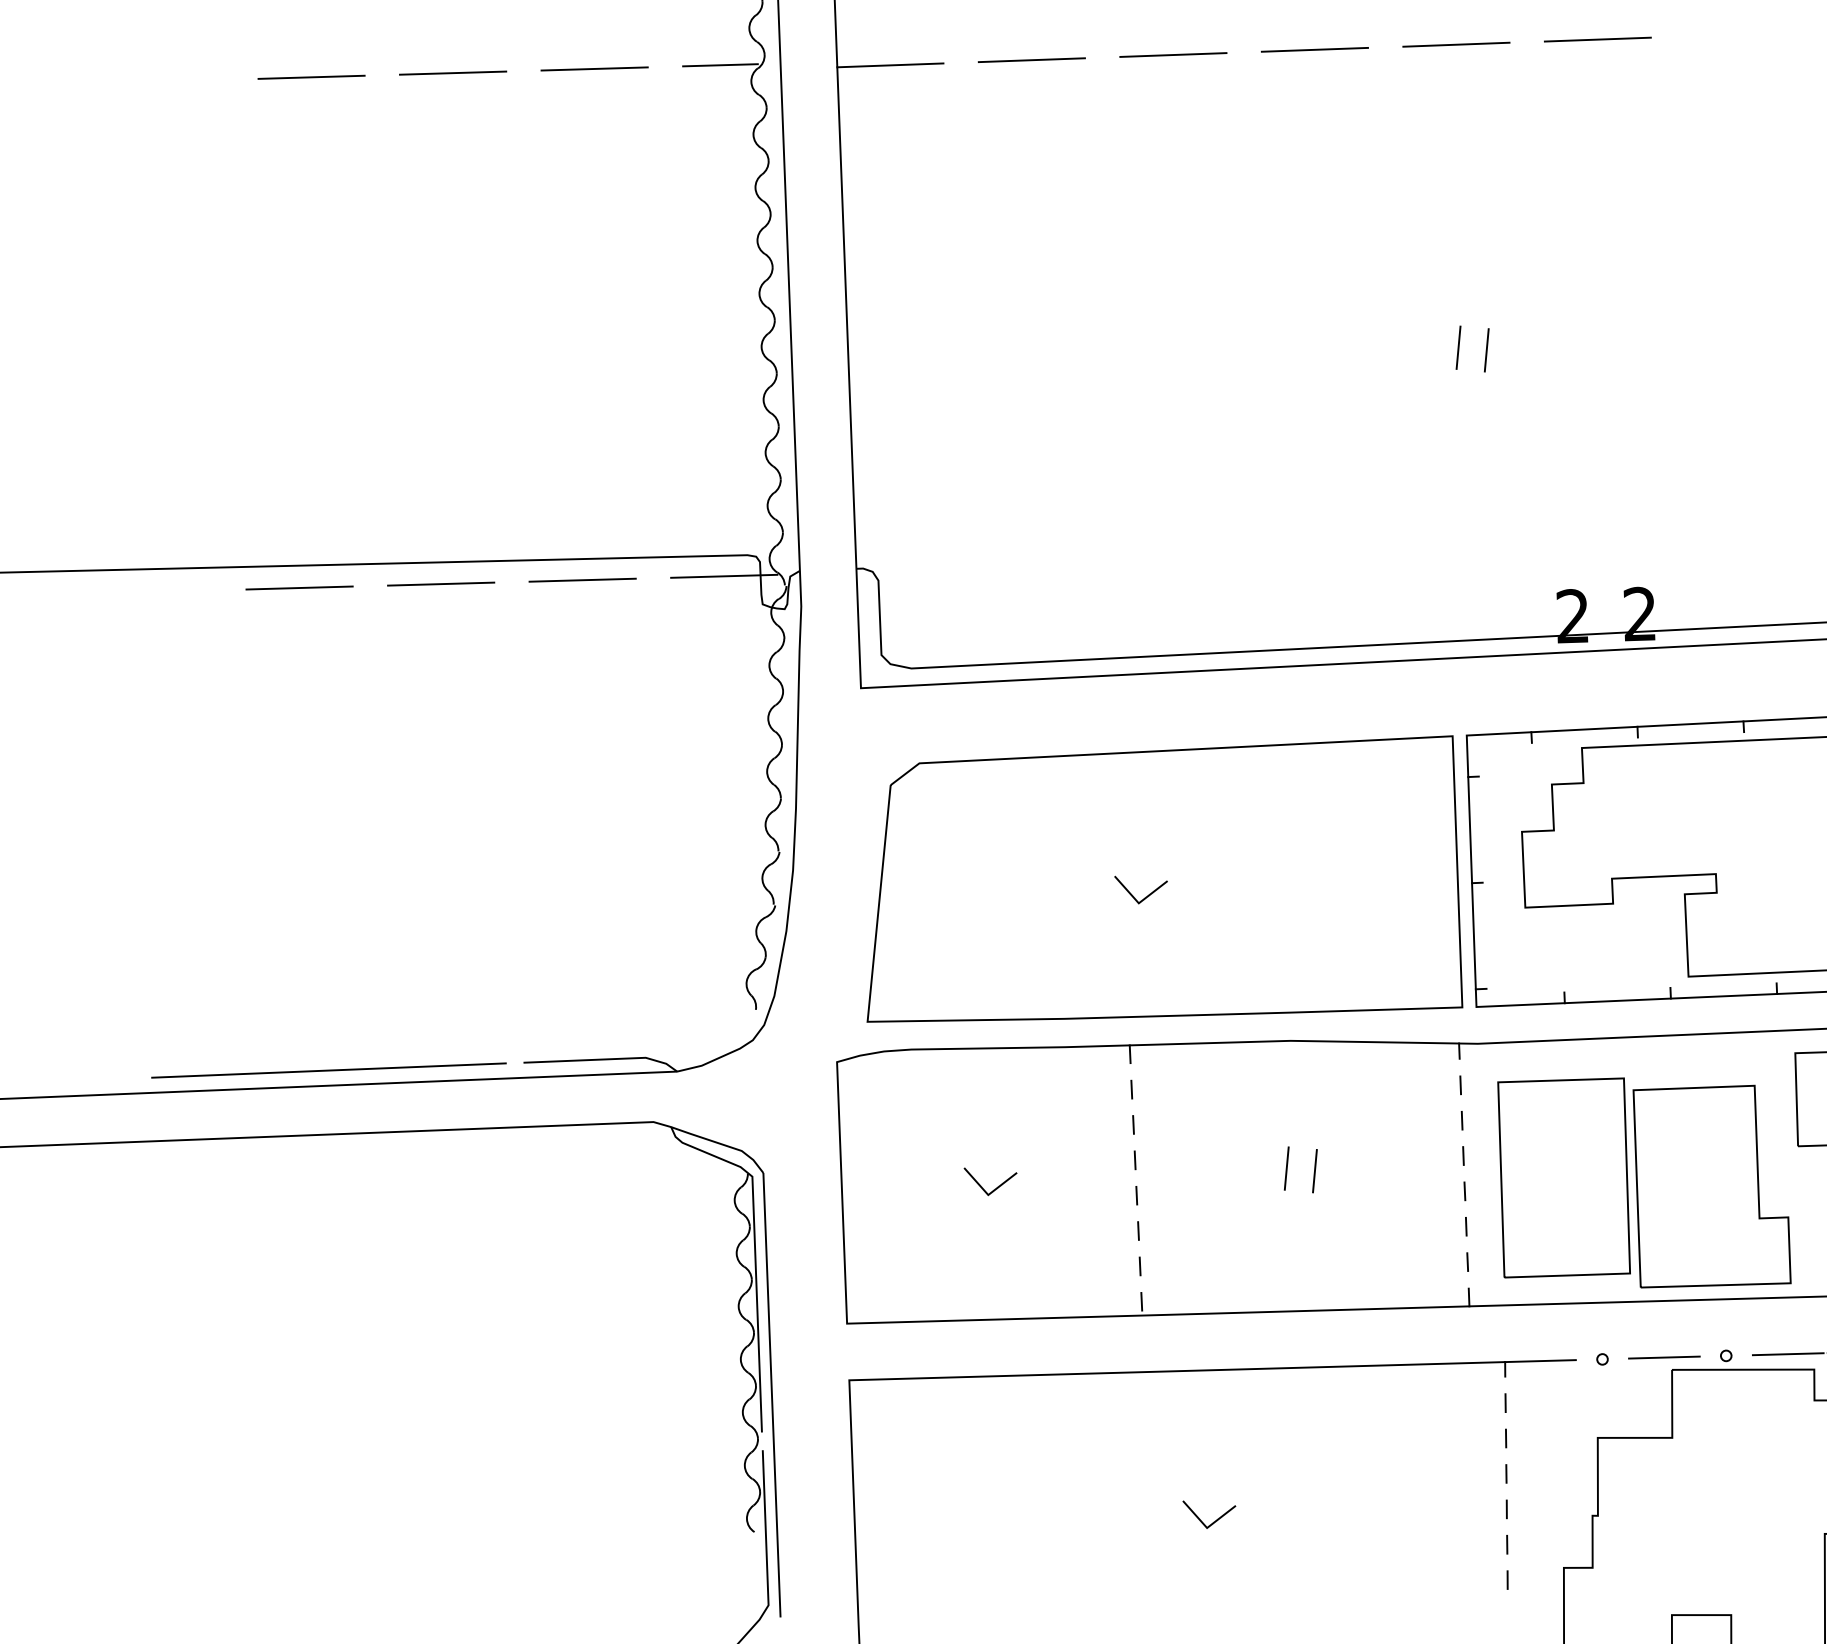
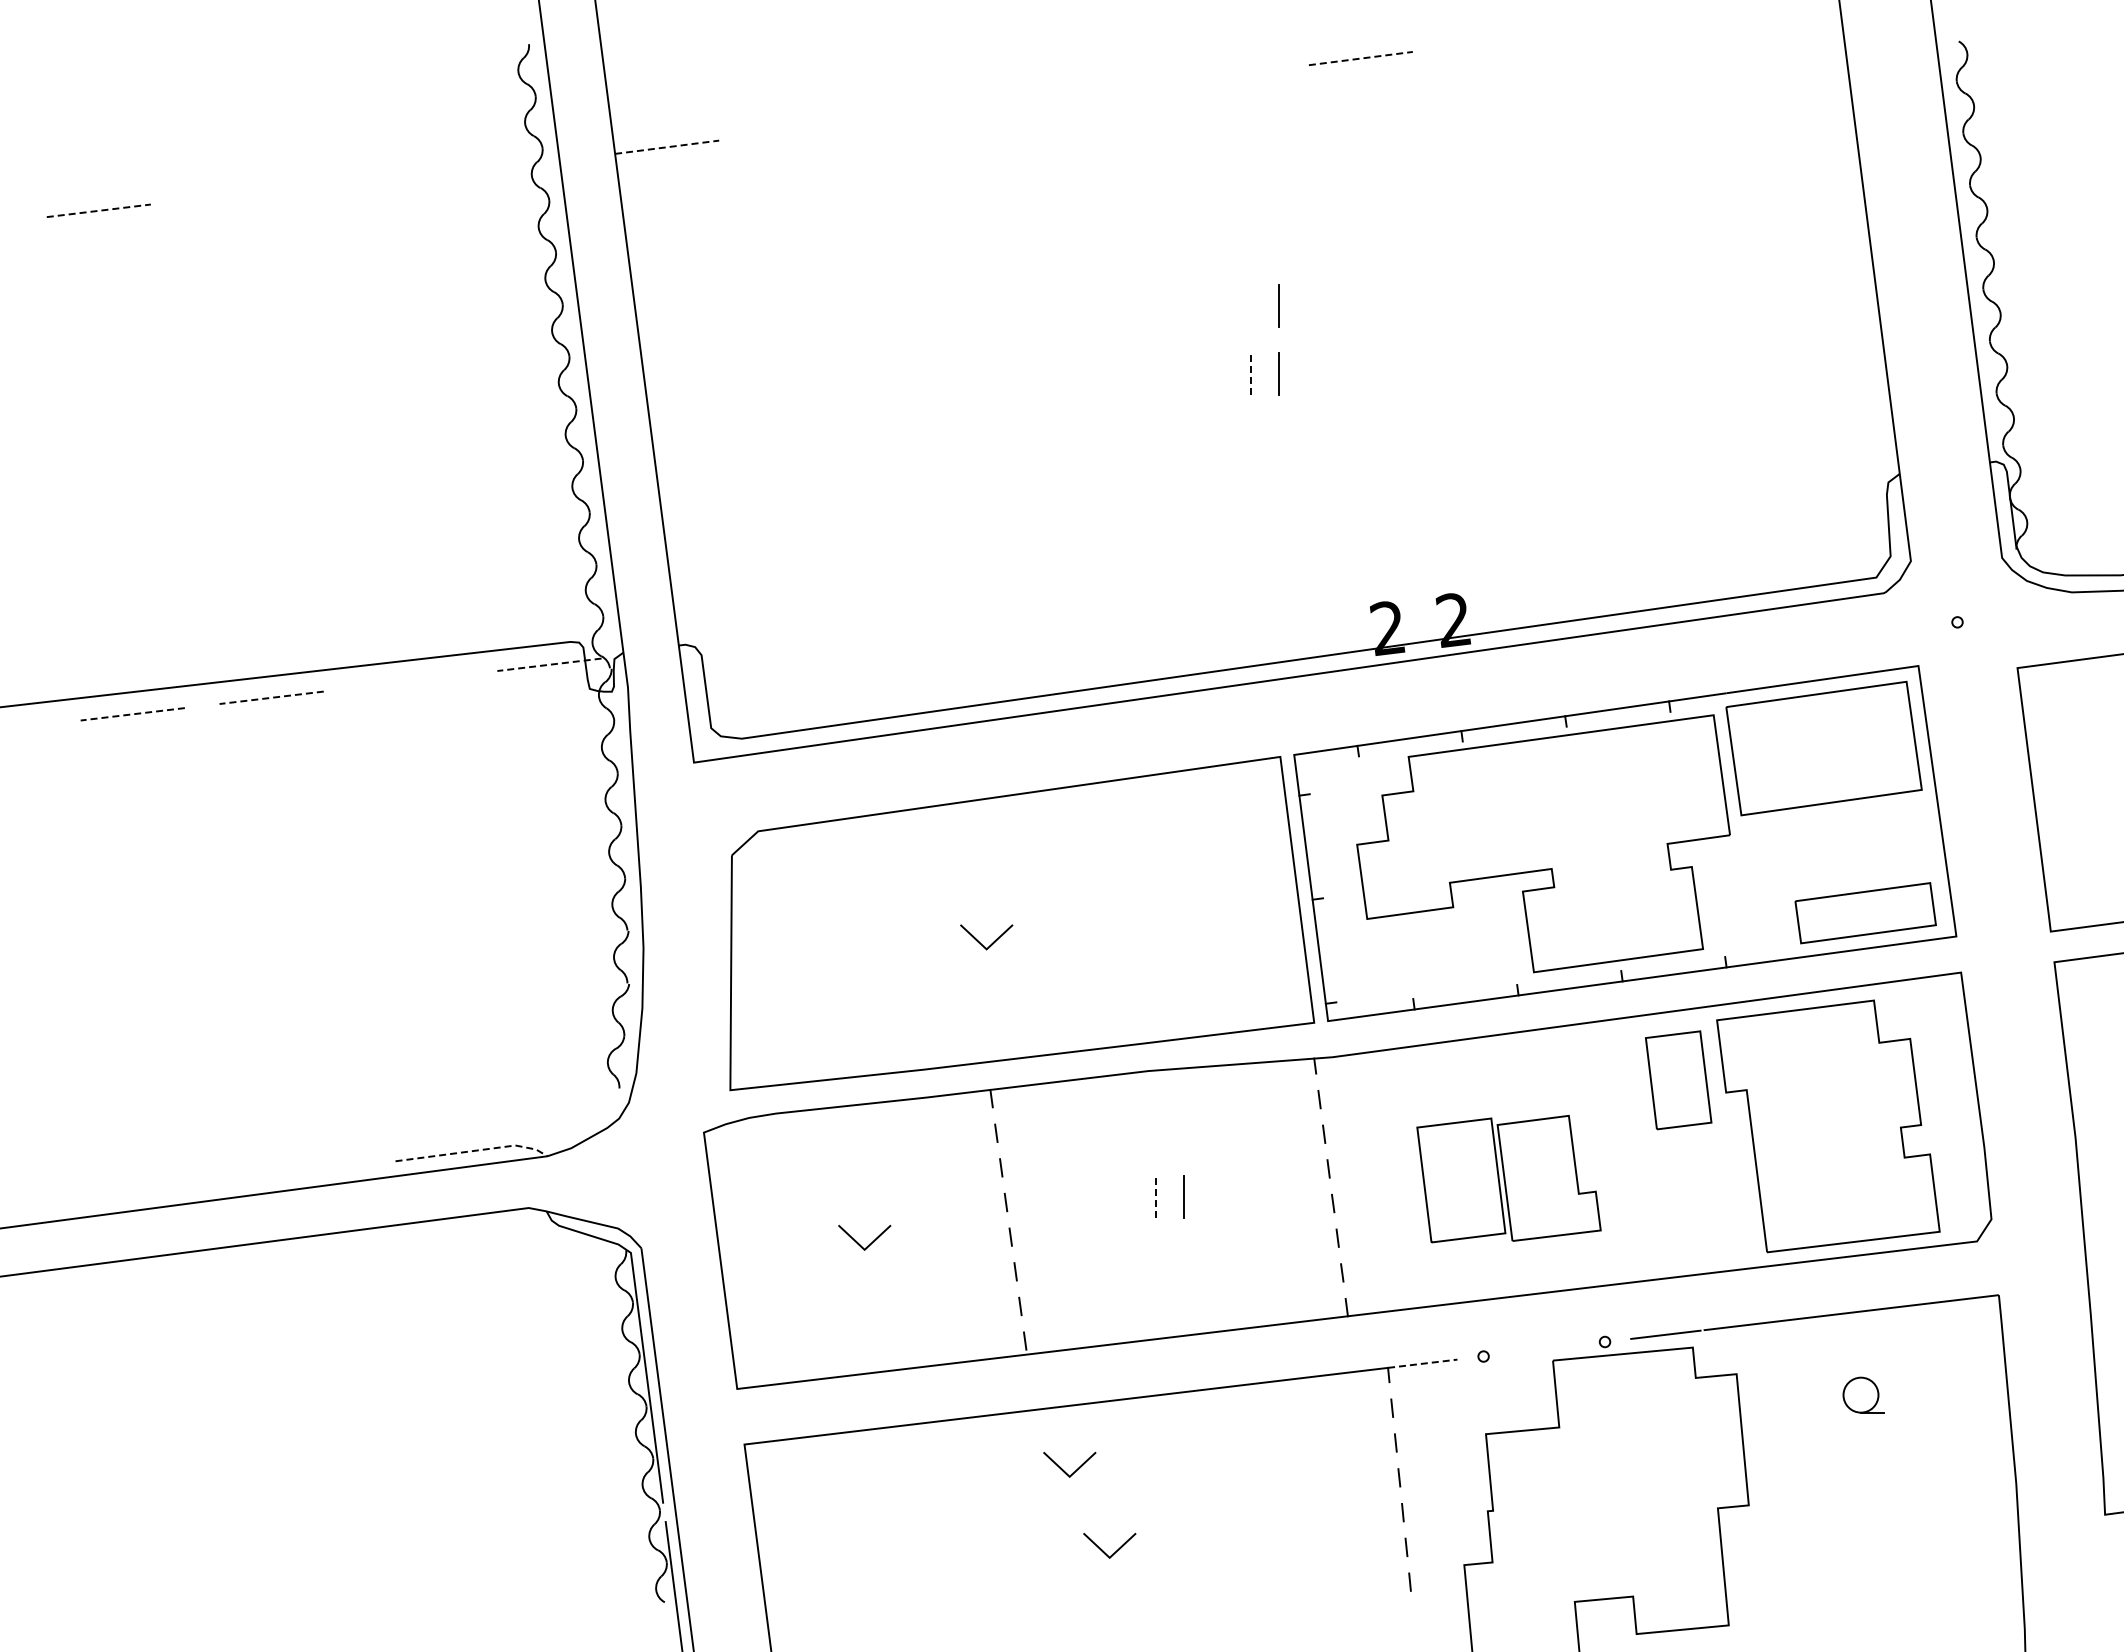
line: (1598, 39) -> (1361, 58), solid -> dashed
line: (1456, 43) -> (1222, 75), removed
line: (1315, 49) -> (1083, 93), removed
line: (1173, 54) -> (944, 111), removed
line: (1031, 60) -> (805, 129), removed
line: (720, 64) -> (499, 161), removed
line: (890, 65) -> (667, 147), solid -> dashed
line: (594, 68) -> (376, 176), removed
line: (452, 72) -> (237, 193), removed
line: (312, 77) -> (99, 210), solid -> dashed
line: (1492, 280) -> (1278, 305), added
line: (1458, 348) -> (1251, 374), solid -> dashed
line: (723, 575) -> (548, 664), solid -> dashed
line: (582, 580) -> (410, 681), removed
line: (441, 583) -> (271, 697), solid -> dashed
line: (299, 588) -> (132, 714), solid -> dashed
line: (604, 1059) -> (474, 1150), solid -> dashed
line: (328, 1070) -> (204, 1186), removed
line: (1286, 1168) -> (1155, 1197), solid -> dashed
part: (1643, 1182) -> (1508, 1178), size x0.6
line: (1664, 1357) -> (1544, 1349), removed
line: (1540, 1360) -> (1422, 1363), solid -> dashed
line: (1168, 1434) -> (1063, 1469), added

